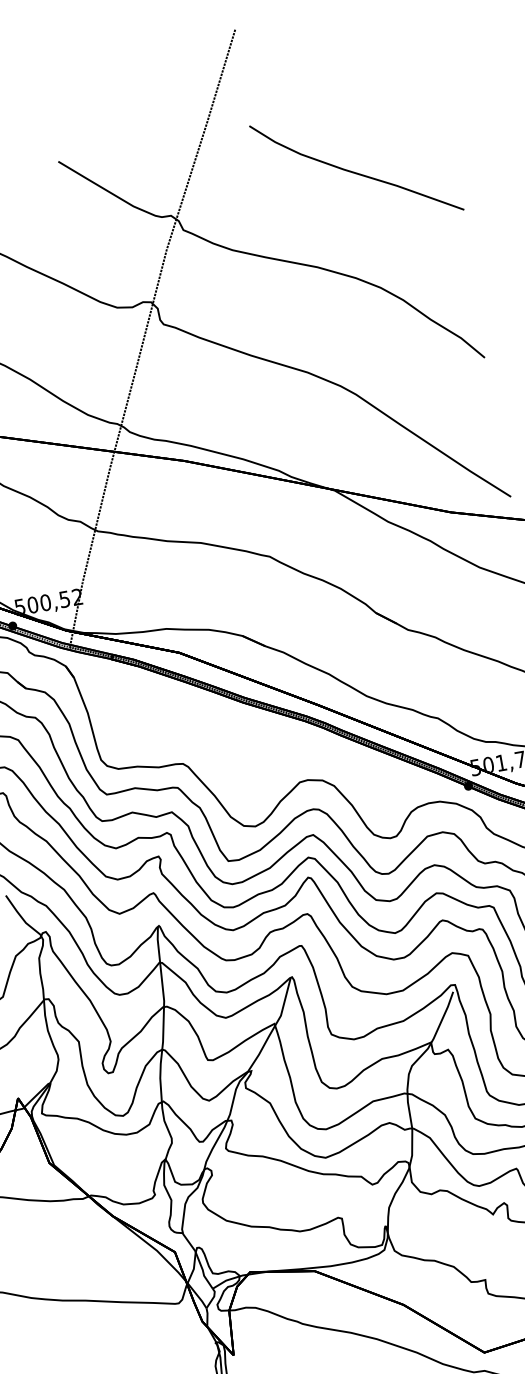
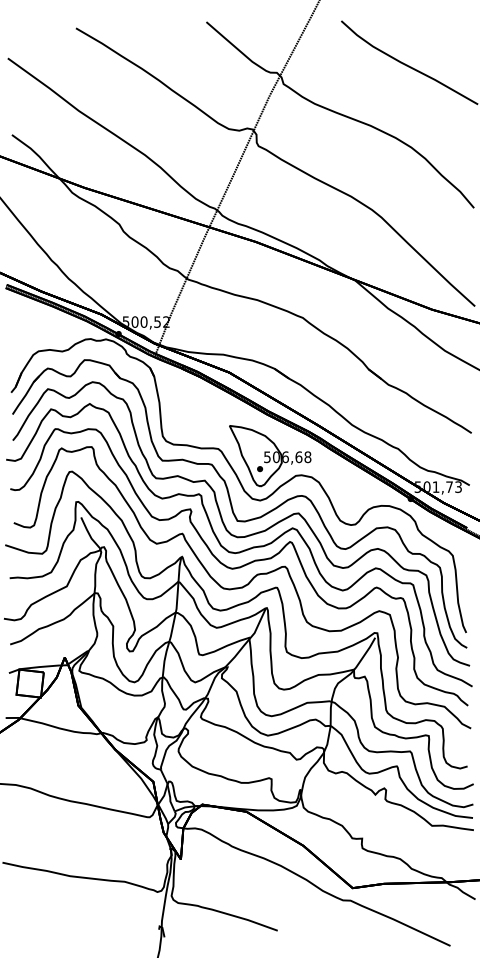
part: (258, 761) -> (270, 456), added

